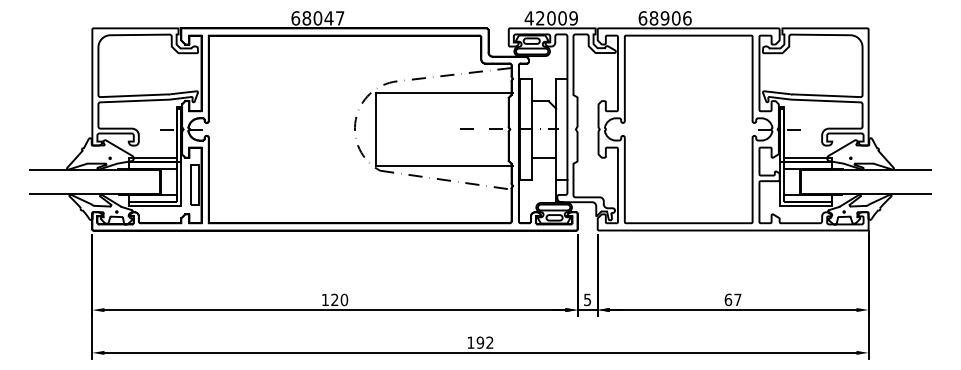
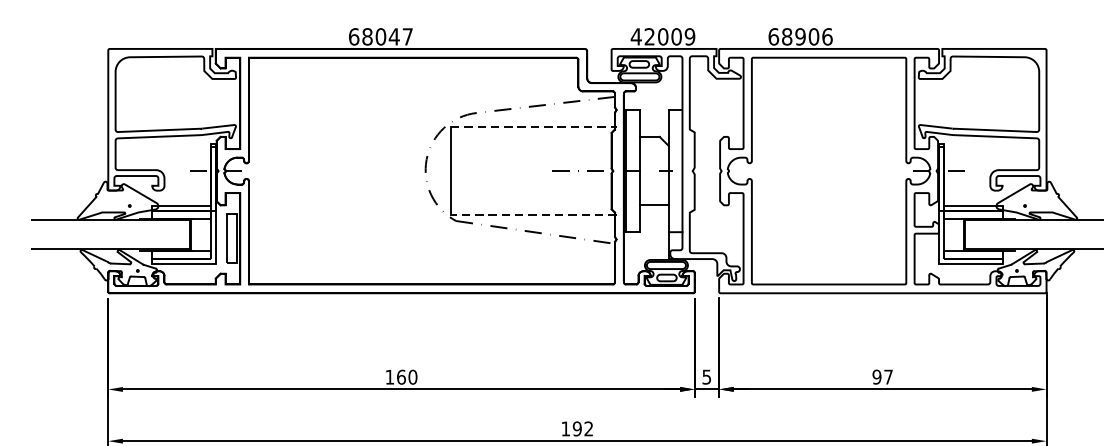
line: (444, 93) -> (533, 127), solid -> dashed
line: (443, 165) -> (532, 214), solid -> dashed
text: (334, 299) -> (400, 376), 120 -> 160
text: (728, 299) -> (877, 376), 67 -> 97

